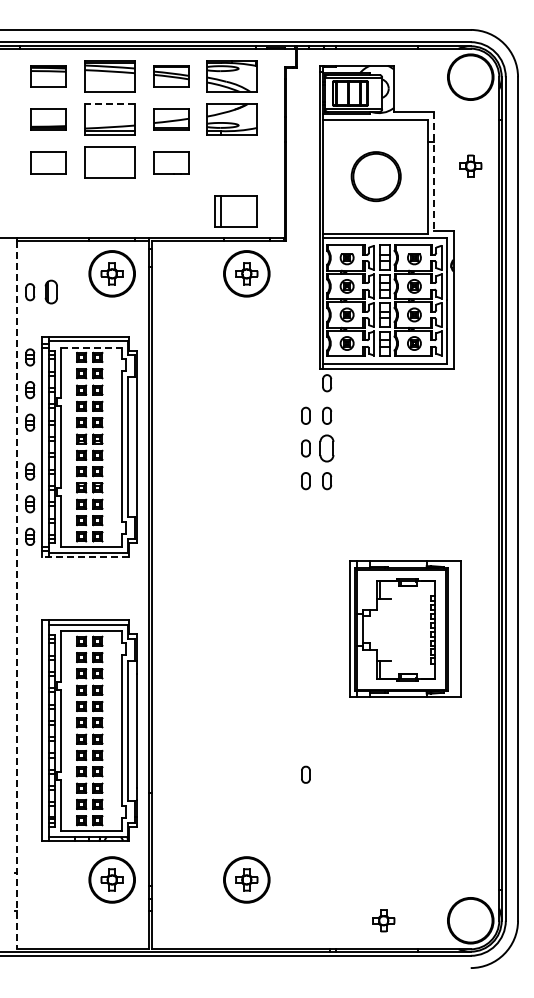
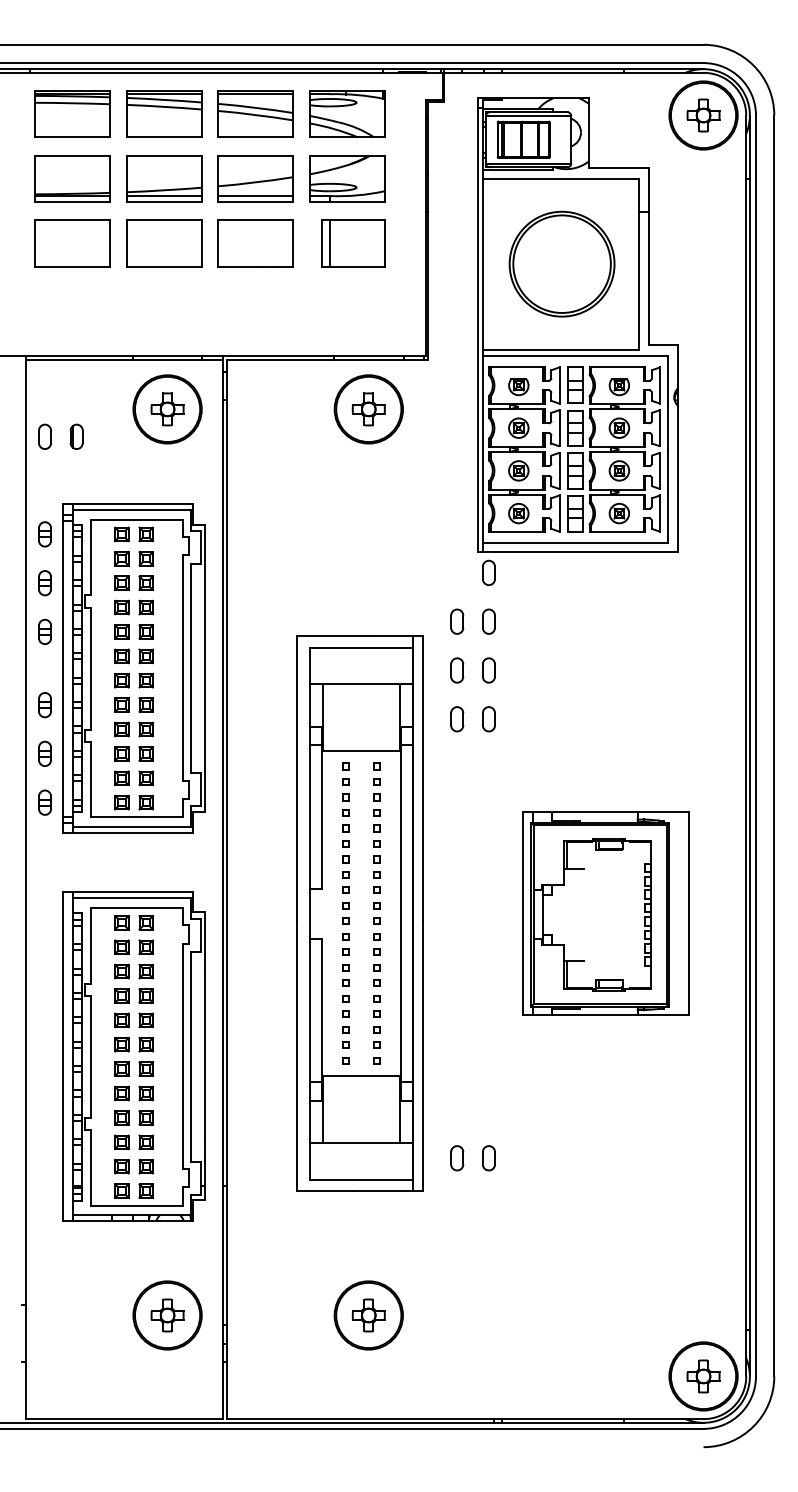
part: (48, 76) -> (72, 114), size x1.43
part: (170, 76) -> (254, 114), size x1.43
line: (109, 104) -> (163, 156), dashed -> solid
part: (48, 119) -> (72, 178), size x1.43
part: (170, 119) -> (254, 178), size x1.43
part: (48, 162) -> (72, 242), size x1.43
part: (170, 162) -> (254, 242), size x1.43
part: (470, 165) -> (703, 114), moved
line: (434, 171) -> (649, 256), dashed -> solid
part: (376, 176) -> (562, 263), size x1.43
part: (235, 211) -> (351, 242), moved
part: (51, 292) -> (76, 437), size x0.71
line: (91, 347) -> (136, 519), dashed -> solid
part: (327, 448) -> (489, 670), size x0.62
line: (85, 557) -> (127, 833), dashed -> solid
line: (17, 595) -> (26, 890), dashed -> solid
part: (240, 611) -> (359, 914), added
part: (405, 628) -> (606, 912), moved
part: (89, 730) -> (133, 1056), moved
part: (327, 774) -> (489, 1157), added
part: (383, 920) -> (703, 1376), moved

